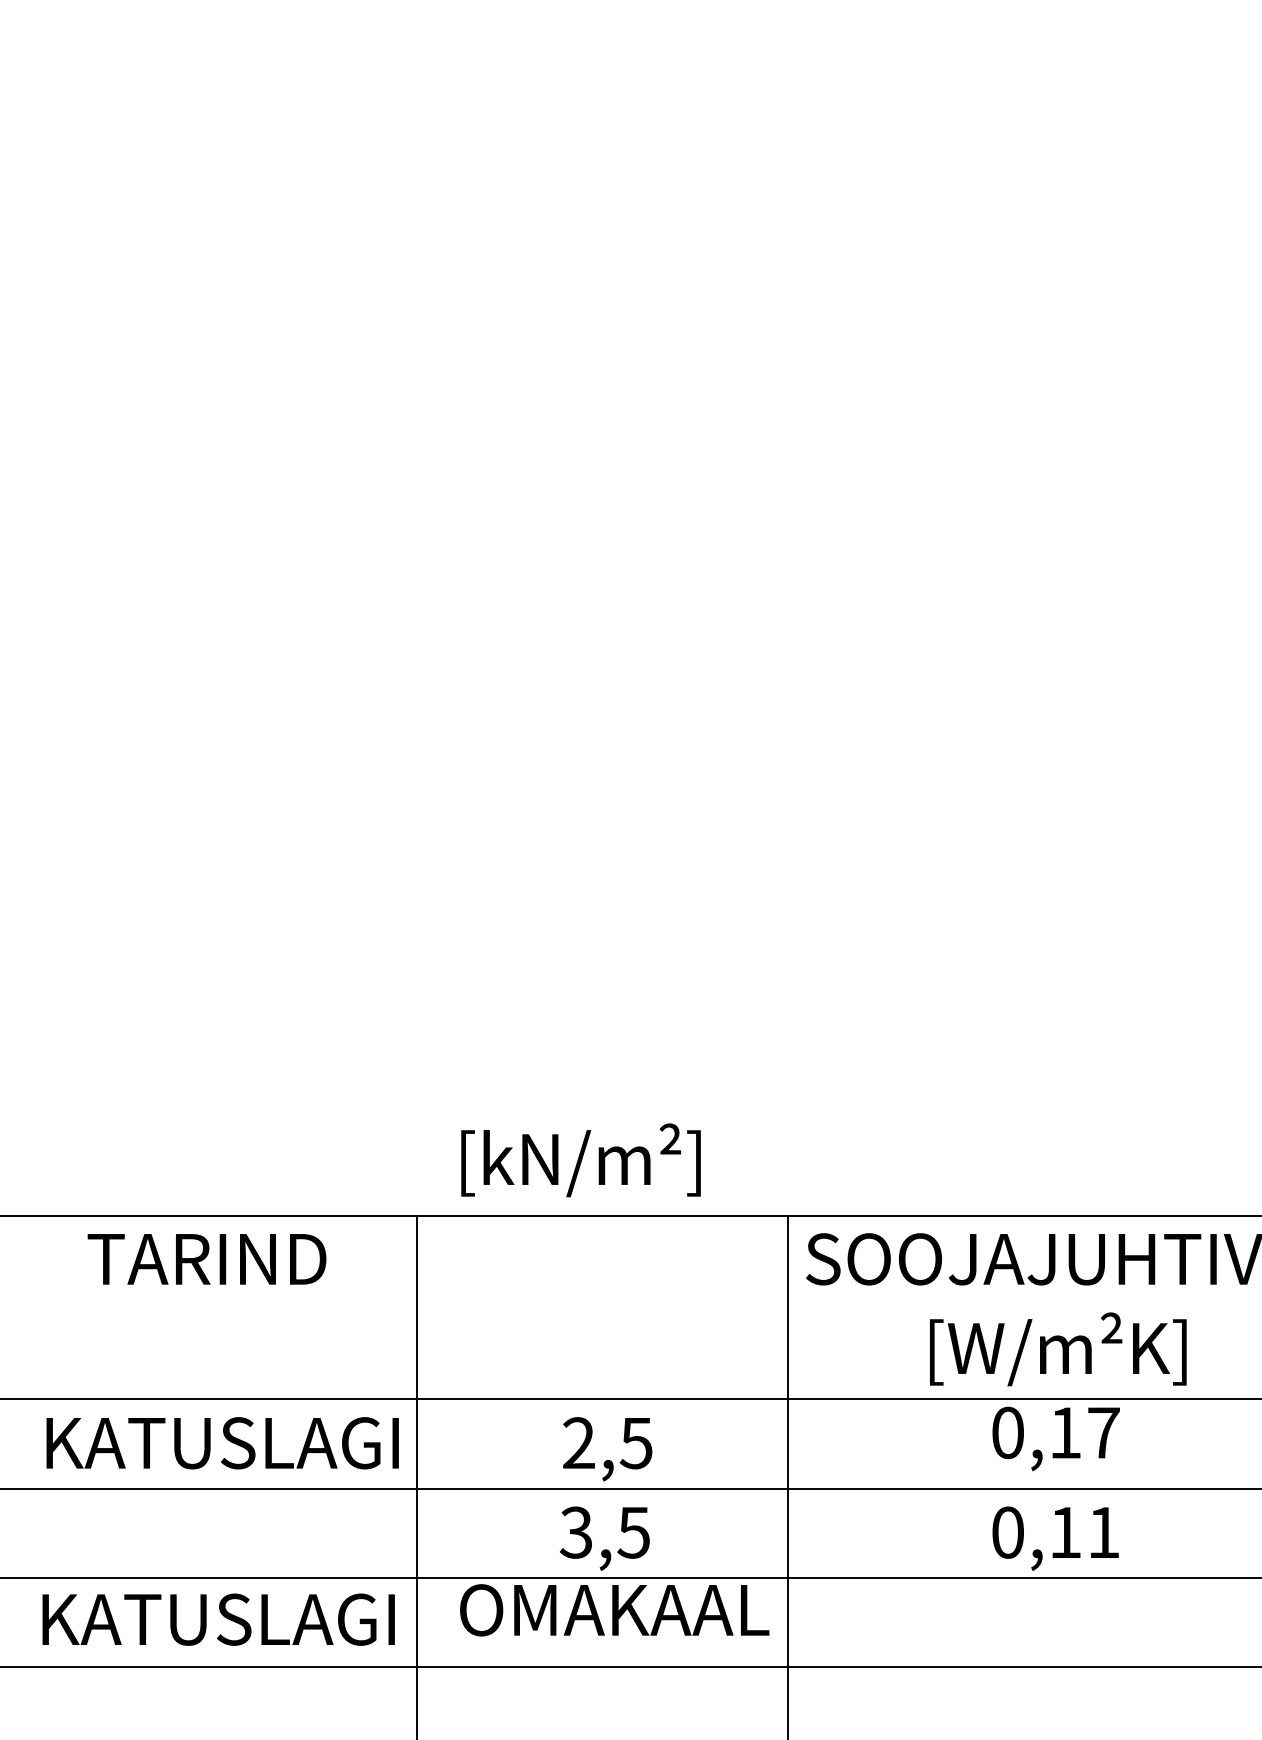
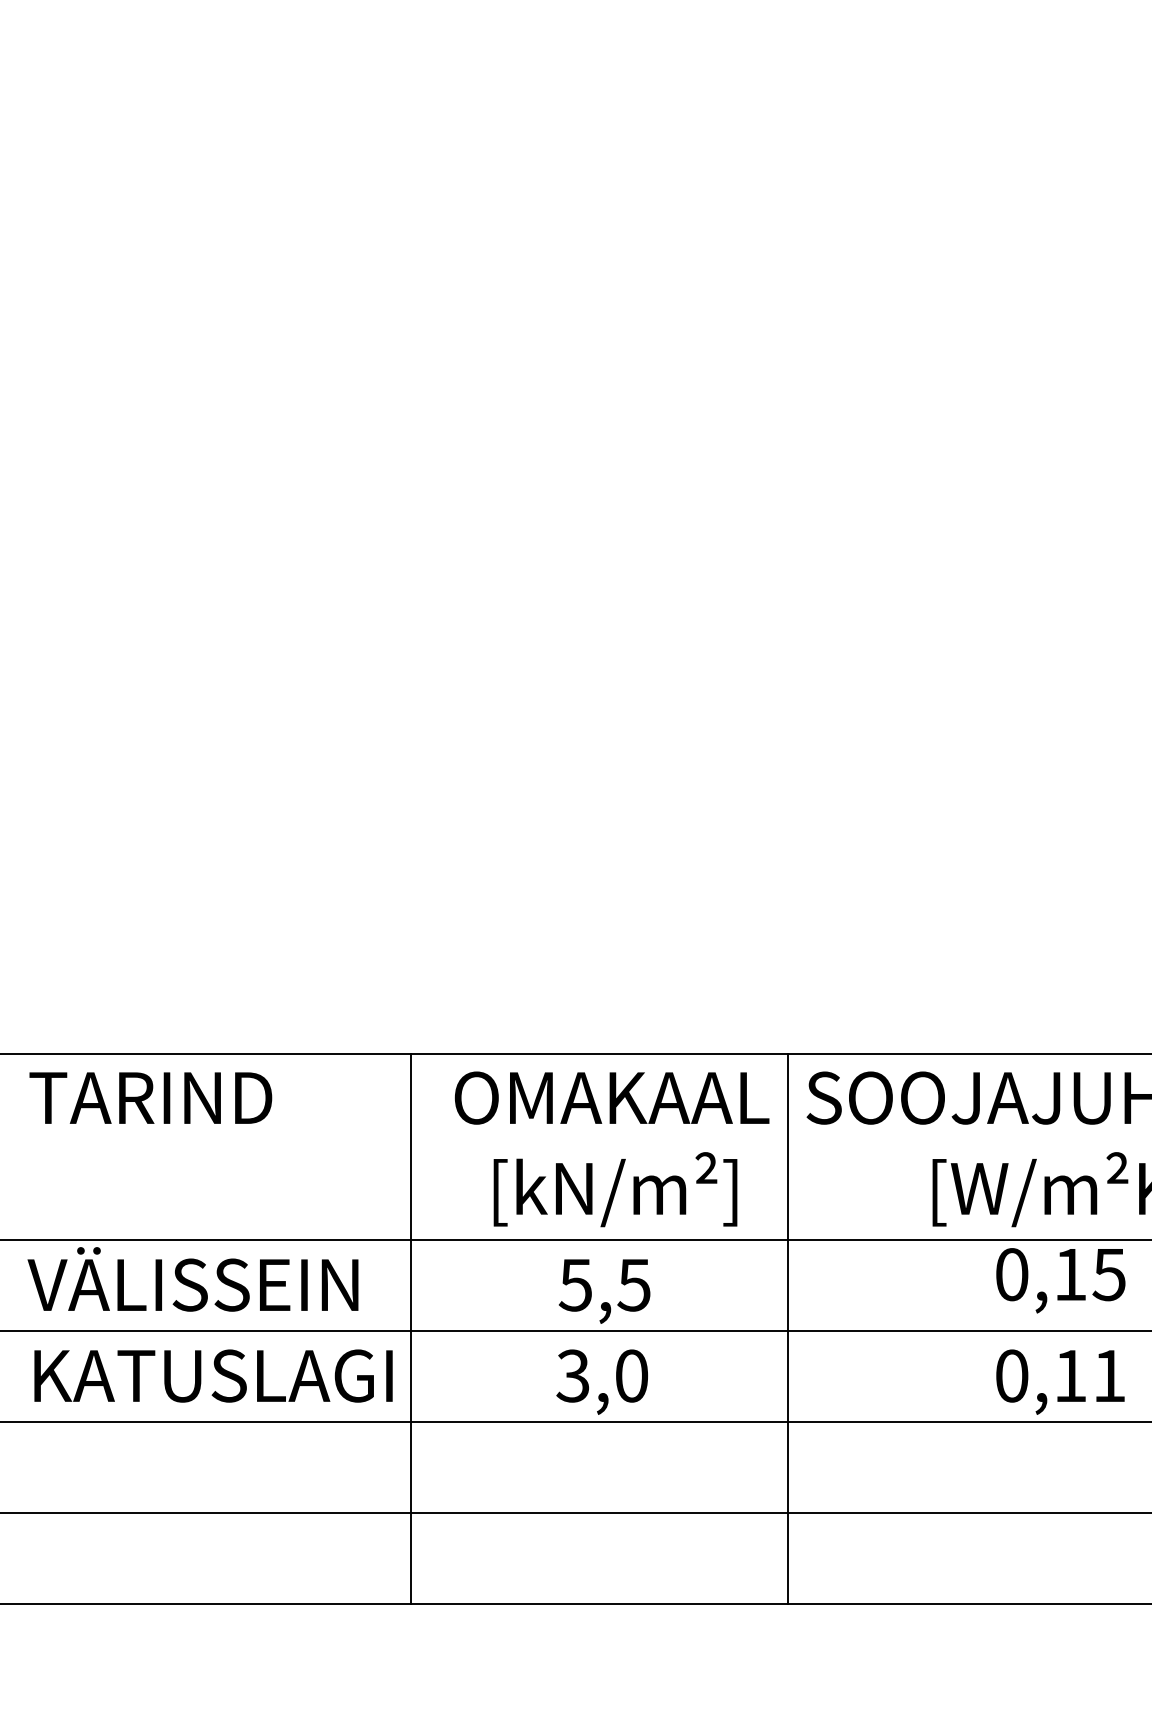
text: (580, 1160) -> (614, 1189), moved
text: (206, 1259) -> (150, 1098), moved
text: (1103, 1433) -> (1109, 1275), 0,17 -> 0,15
text: (218, 1437) -> (209, 1279), KATUSLAGI -> VÄLISSEIN
text: (578, 1443) -> (575, 1285), 2,5 -> 5,5
text: (633, 1532) -> (631, 1375), 3,5 -> 3,0
text: (614, 1610) -> (611, 1098), moved
text: (218, 1619) -> (213, 1375), moved

